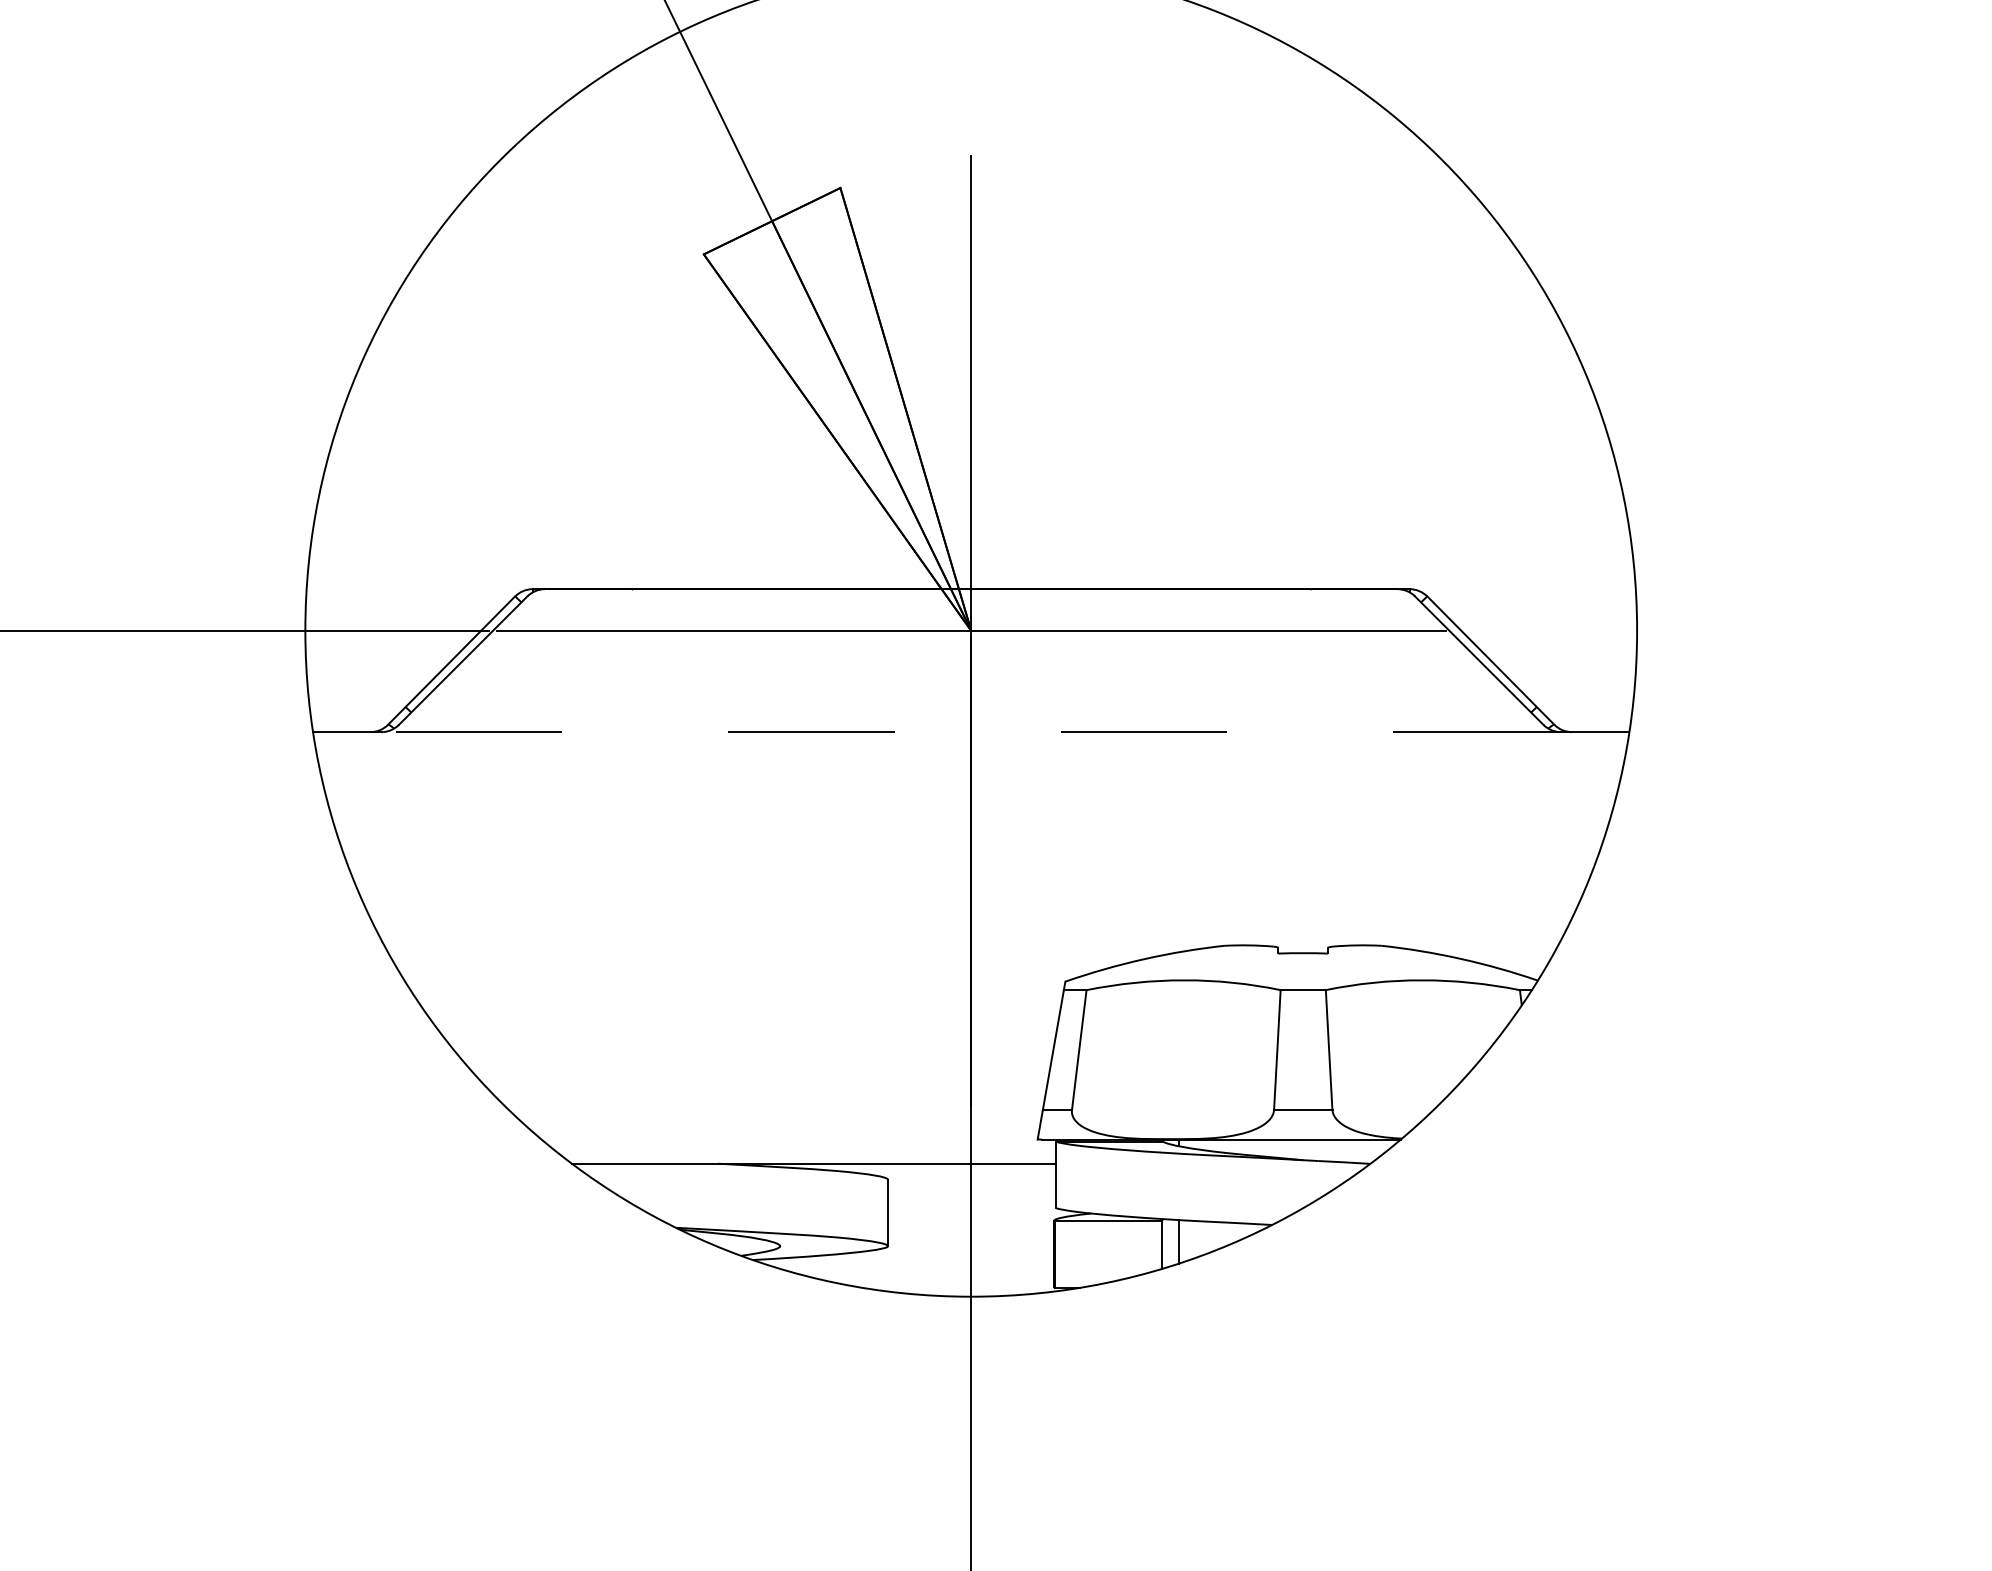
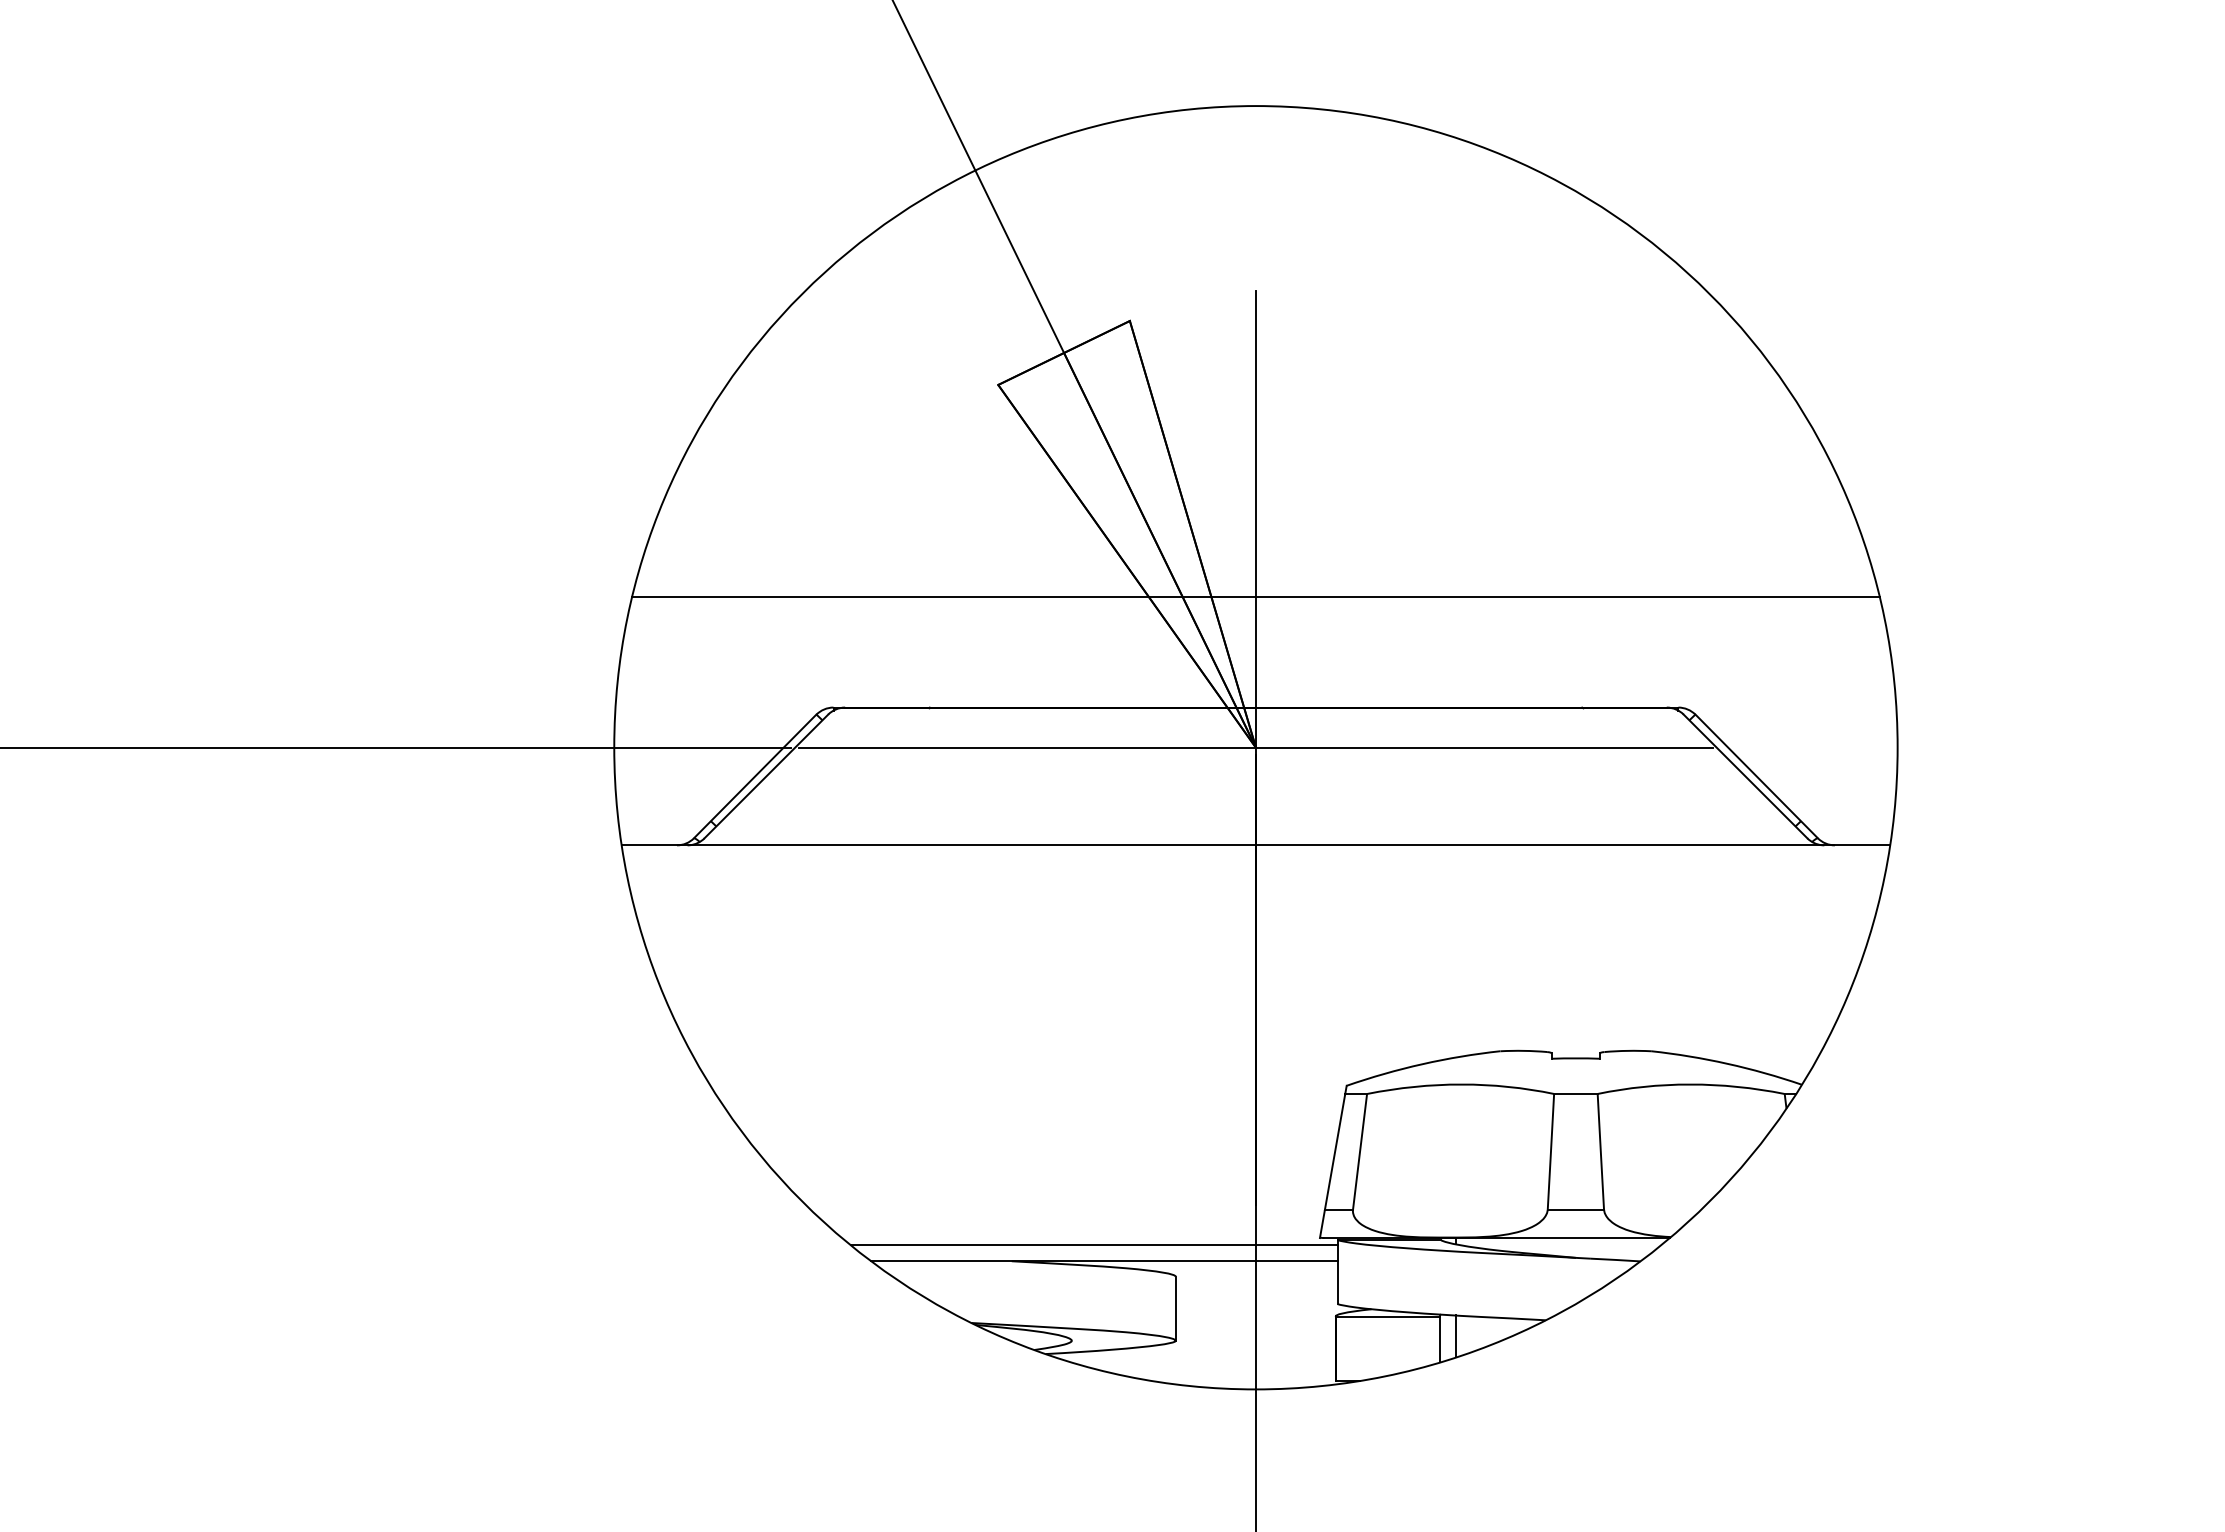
line: (970, 474) -> (1255, 597), added
line: (970, 732) -> (1255, 845), dashed -> solid
line: (802, 1147) -> (1093, 1245), added

